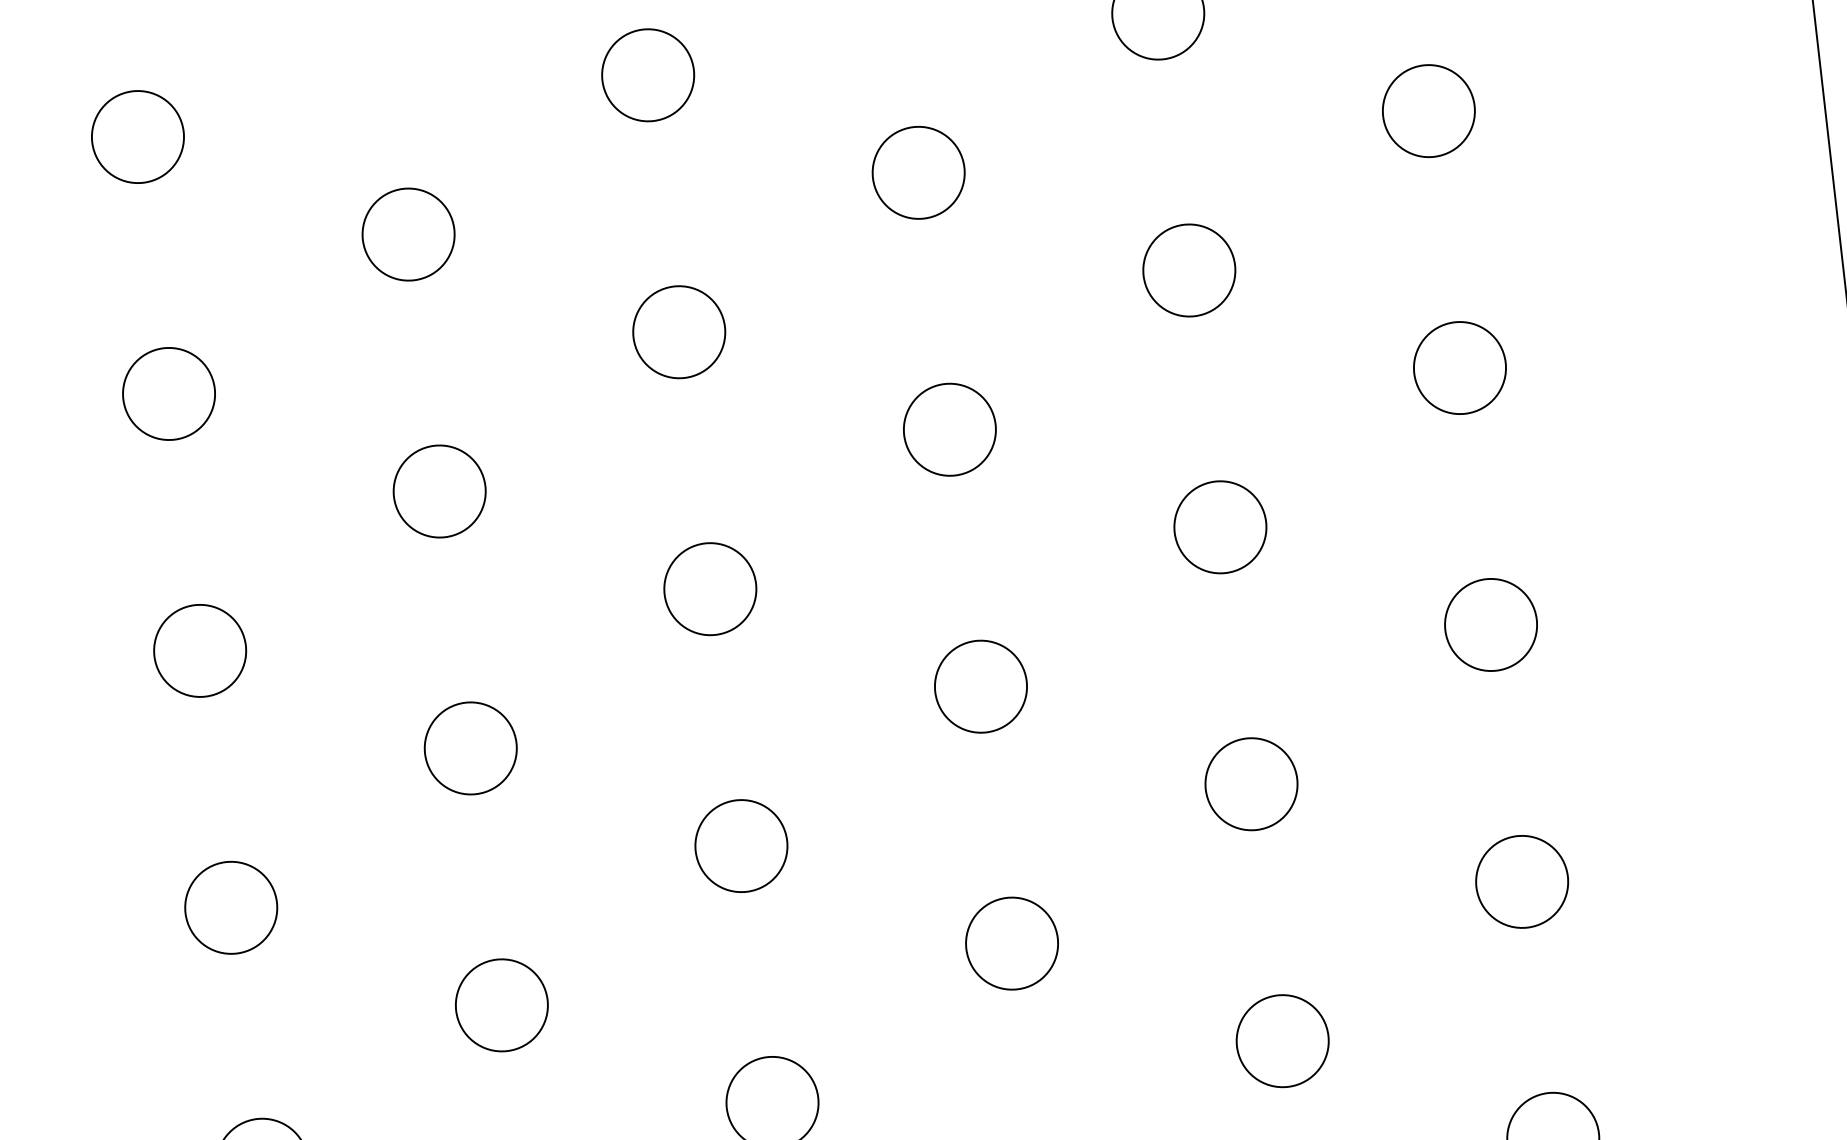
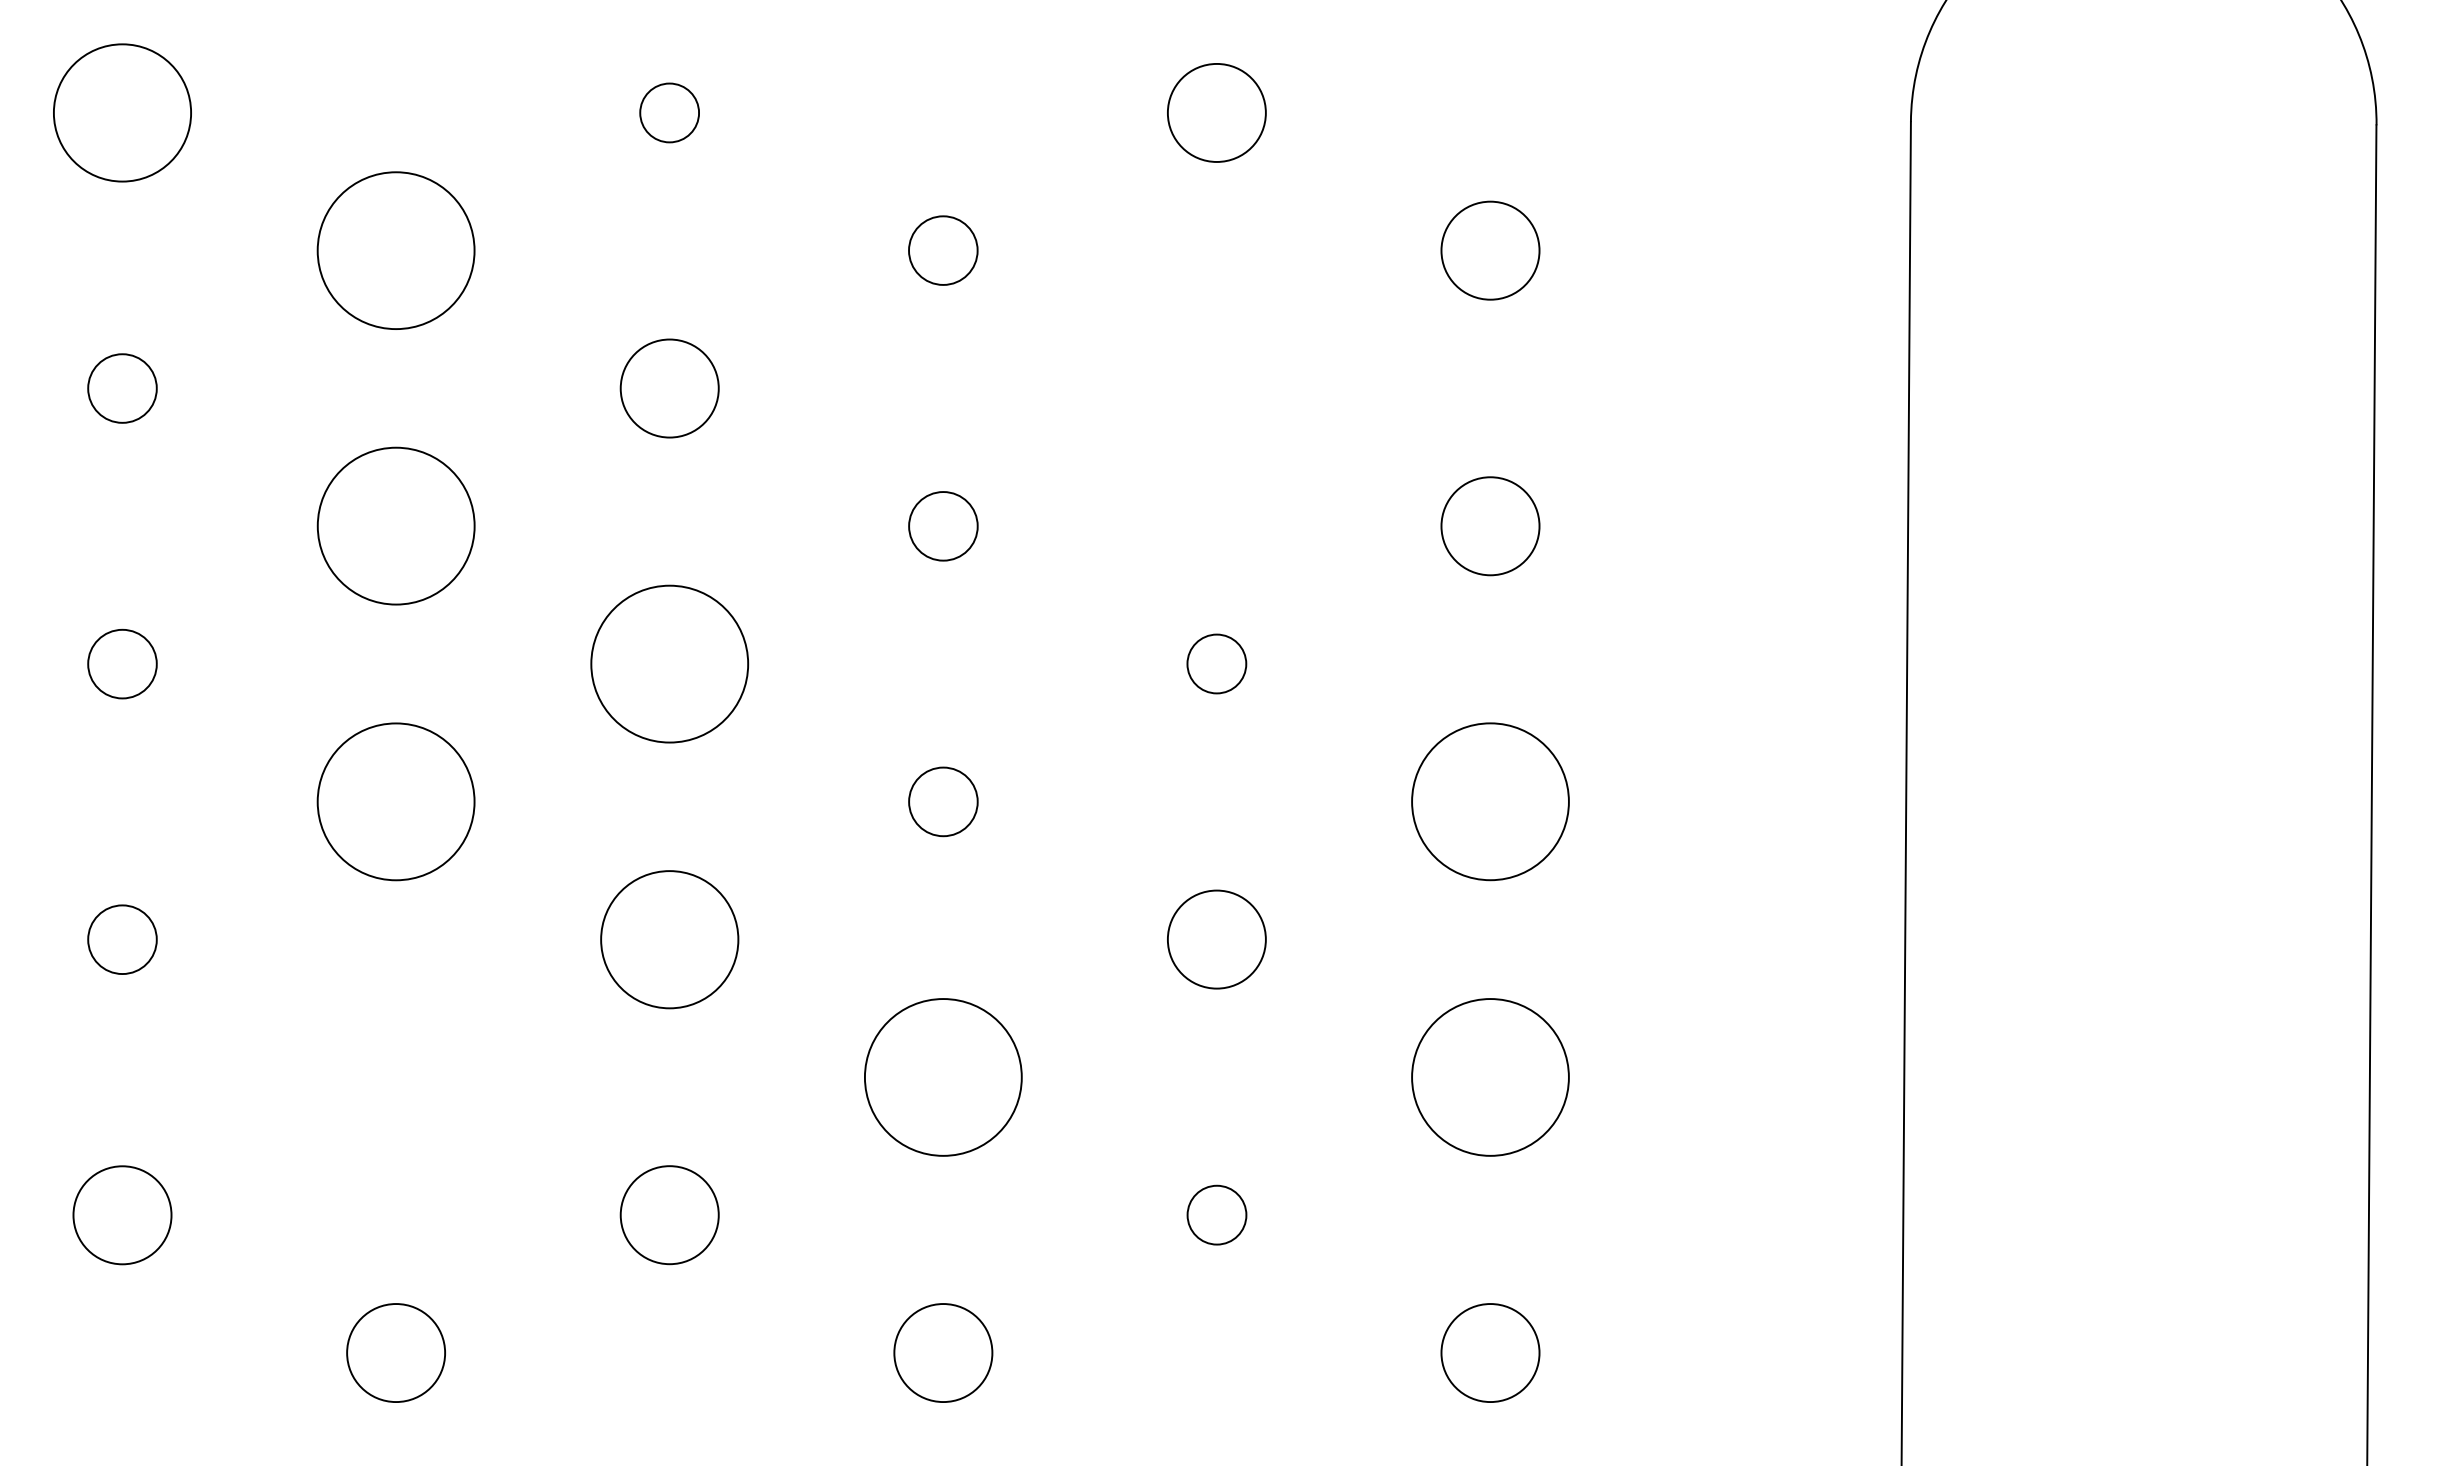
circle: (647, 74) -> (669, 112), size x0.6
circle: (137, 136) -> (122, 112), size x1.4
circle: (918, 172) -> (943, 250), size x0.7
circle: (408, 234) -> (396, 250), size x1.6
circle: (1188, 270) -> (1216, 388), removed
circle: (169, 393) -> (122, 388), size x0.7
circle: (950, 429) -> (943, 526), size x0.7
circle: (439, 491) -> (395, 526), size x1.6
circle: (1220, 527) -> (1216, 664), size x0.6
circle: (710, 589) -> (669, 664), size x1.6
circle: (1491, 624) -> (1490, 801), size x1.6
circle: (200, 651) -> (122, 664), size x0.7
circle: (981, 686) -> (943, 801), size x0.7
circle: (471, 748) -> (396, 801), size x1.6
circle: (741, 845) -> (669, 939), size x1.4
circle: (1522, 881) -> (1490, 1077), size x1.6
circle: (231, 907) -> (122, 939), size x0.7
circle: (1012, 943) -> (943, 1077), size x1.6
circle: (501, 1005) -> (395, 1077), removed
circle: (1282, 1041) -> (1216, 1215), size x0.6

